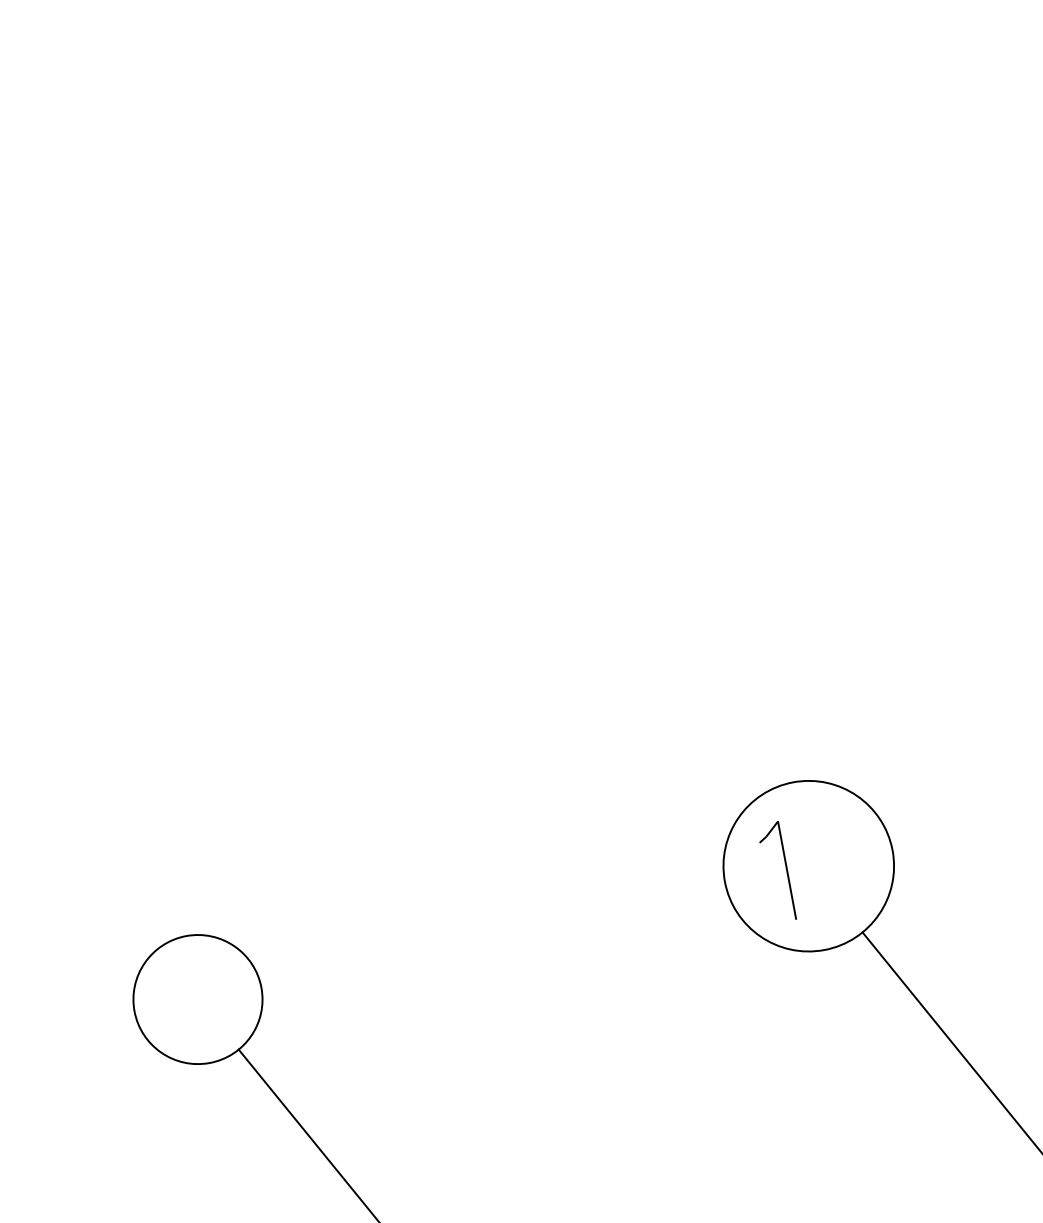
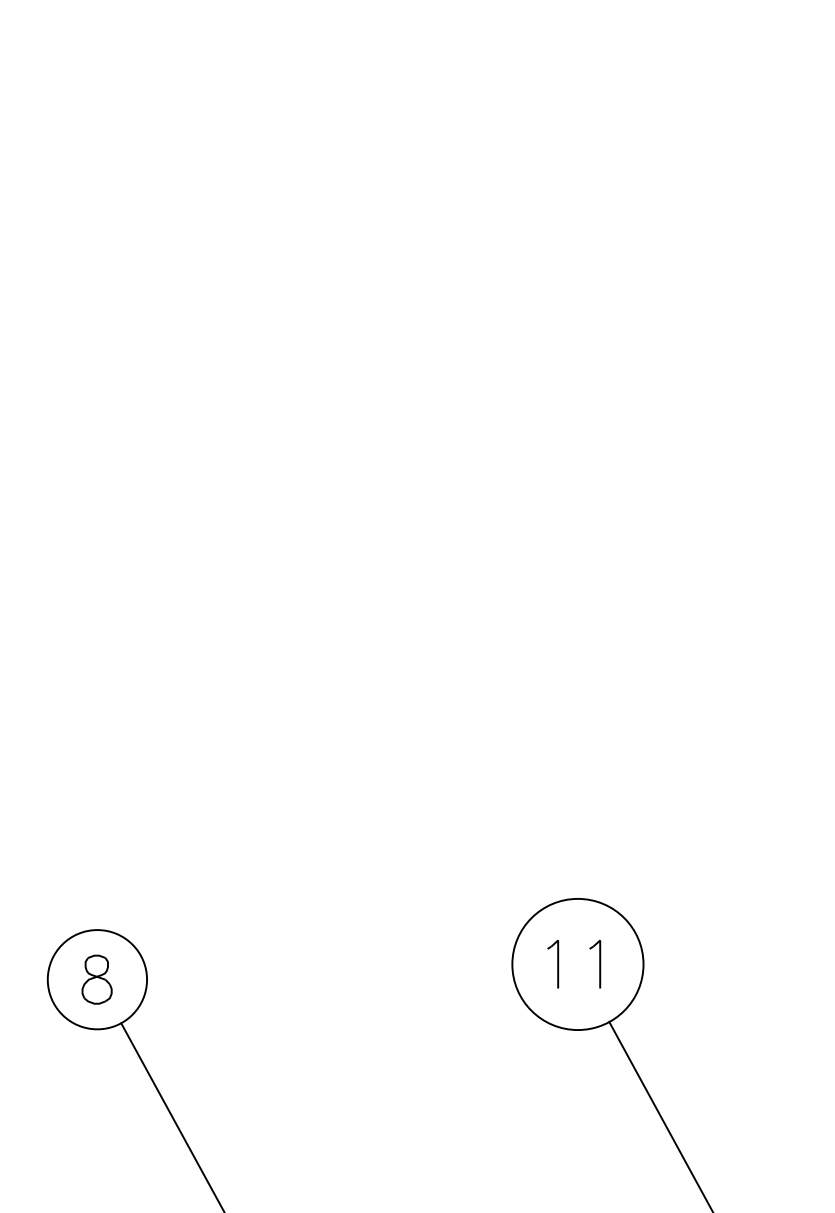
part: (830, 860) -> (595, 963), added
part: (777, 870) -> (553, 963), size x0.62
part: (196, 999) -> (96, 979), added

